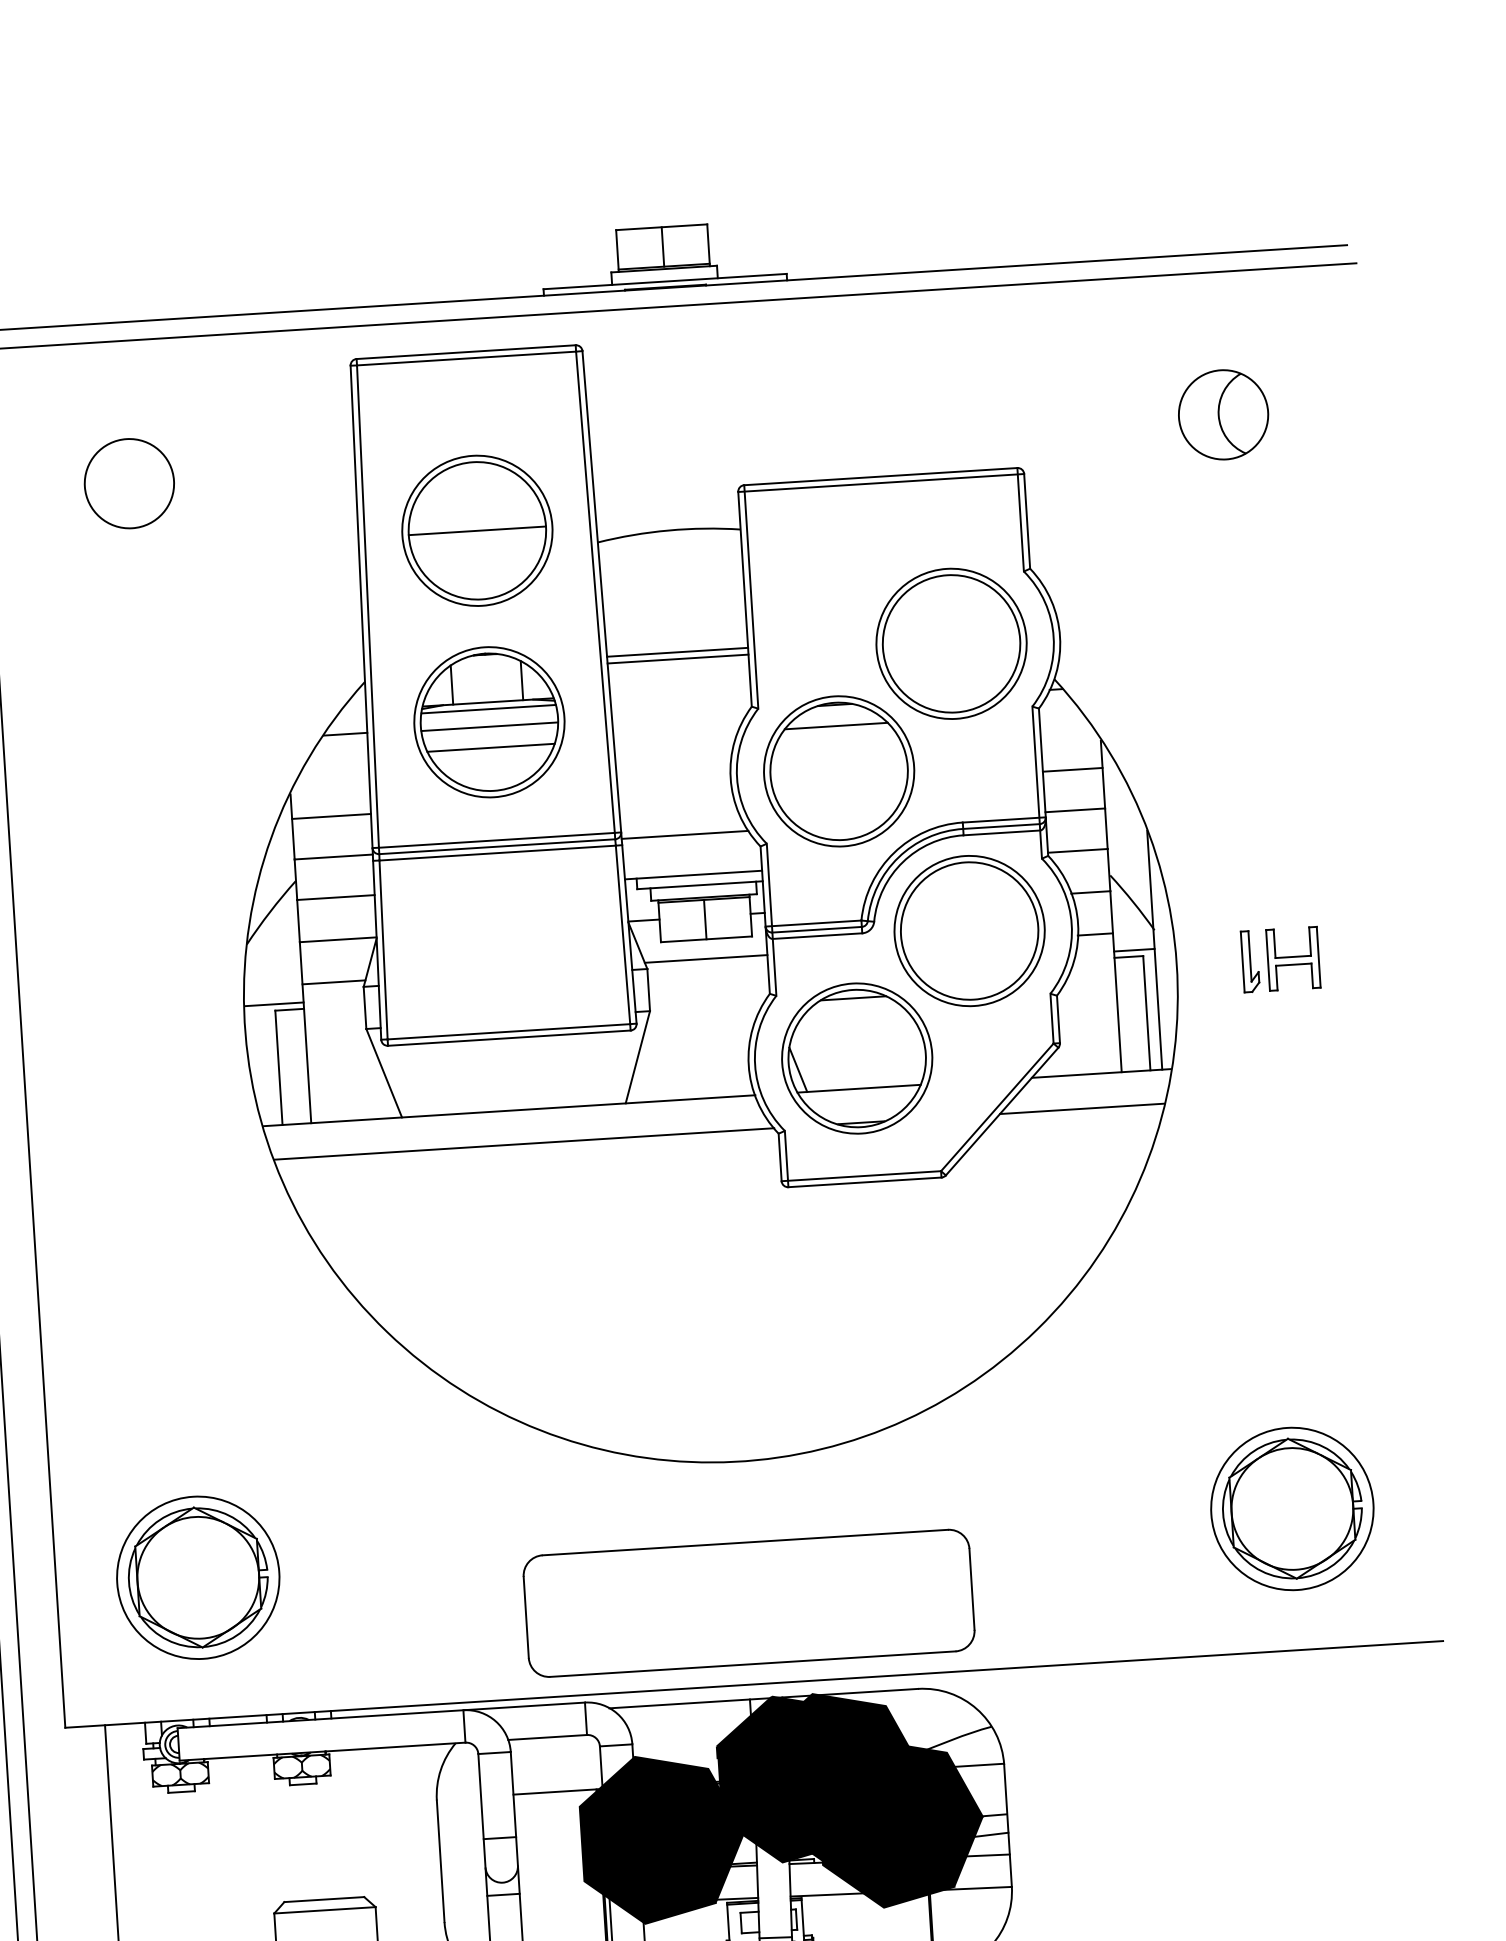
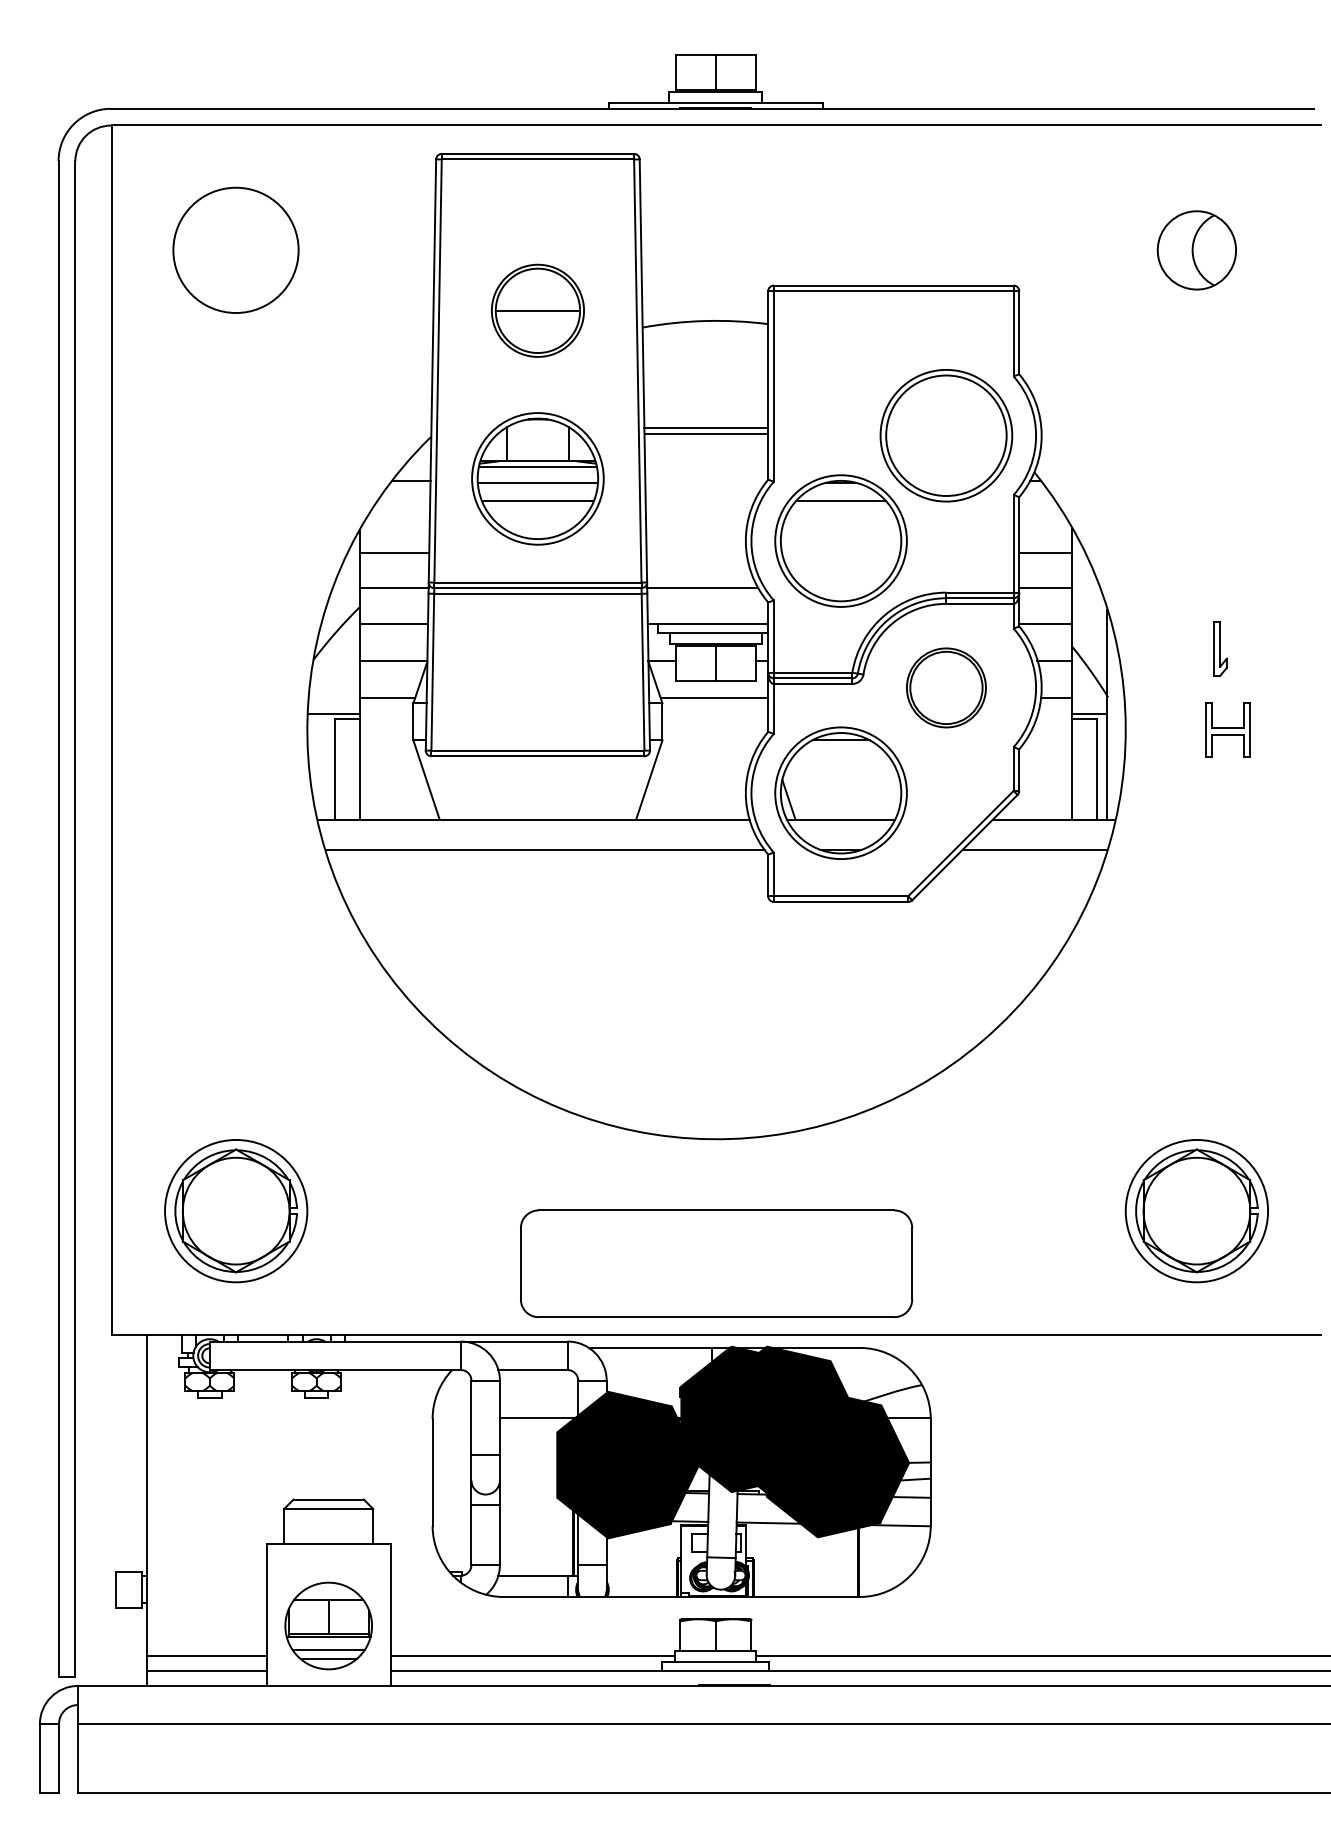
circle: (129, 483) -> (236, 250), size x1.6
part: (476, 530) -> (537, 310), size x0.7
part: (969, 930) -> (946, 687), size x0.6
part: (1250, 960) -> (1220, 648), moved

